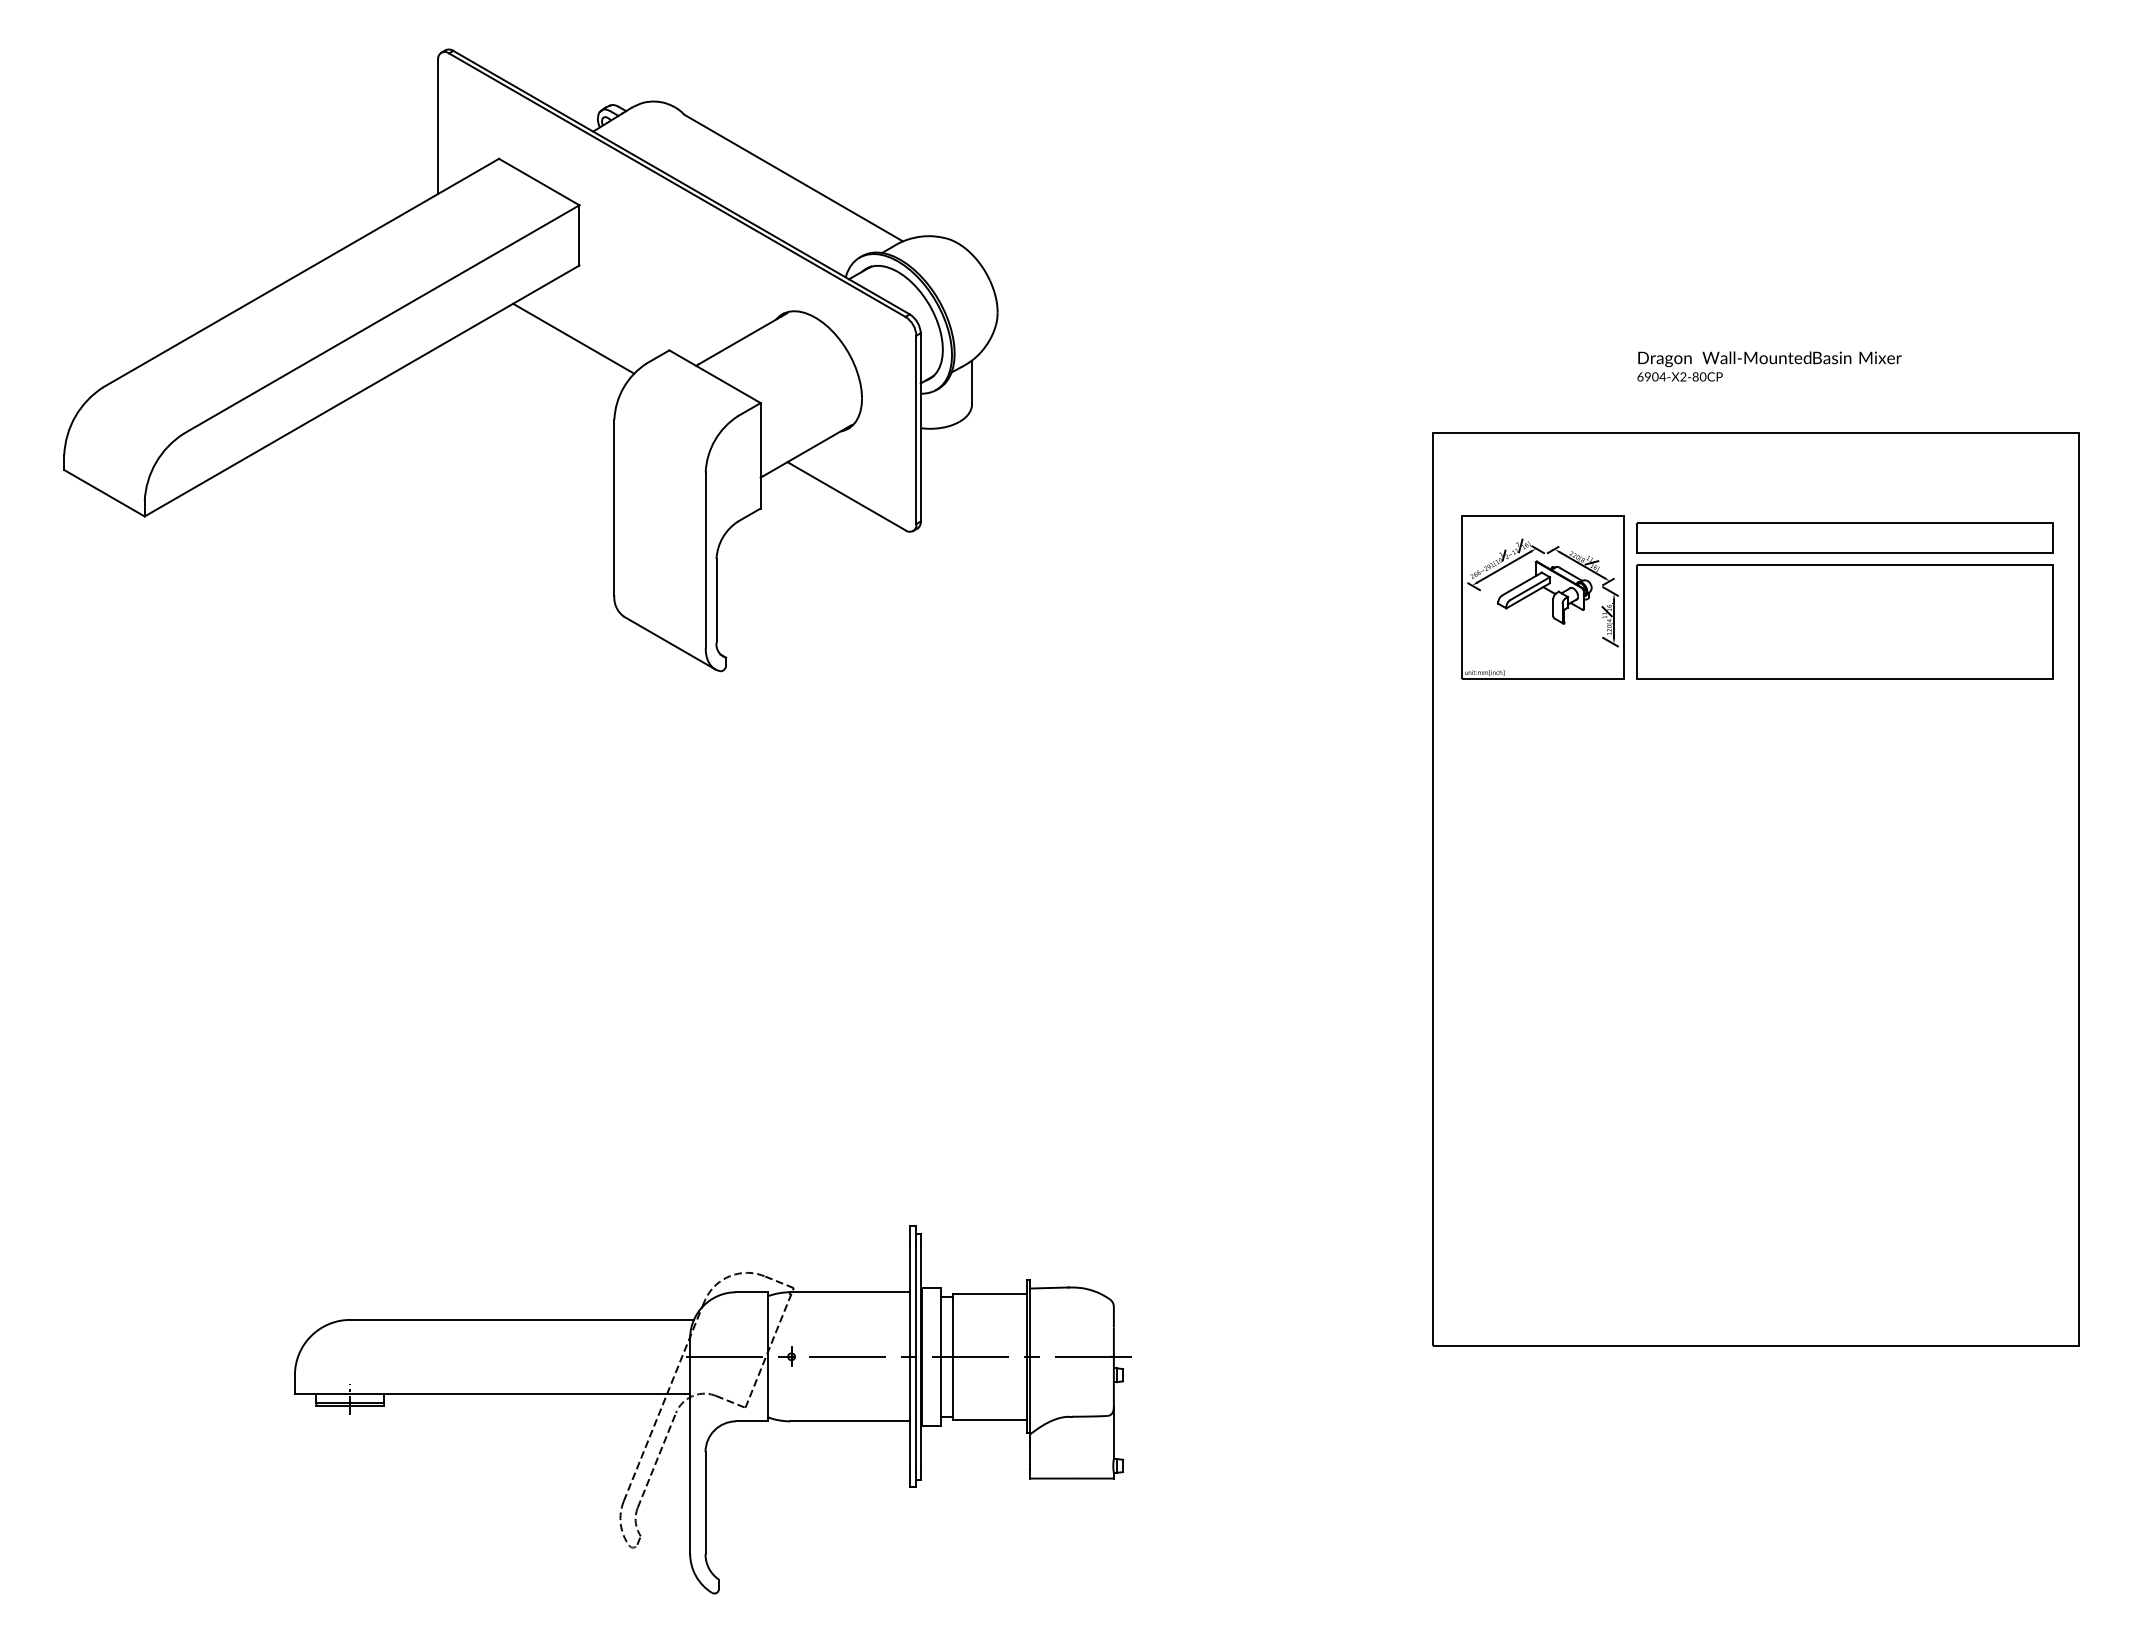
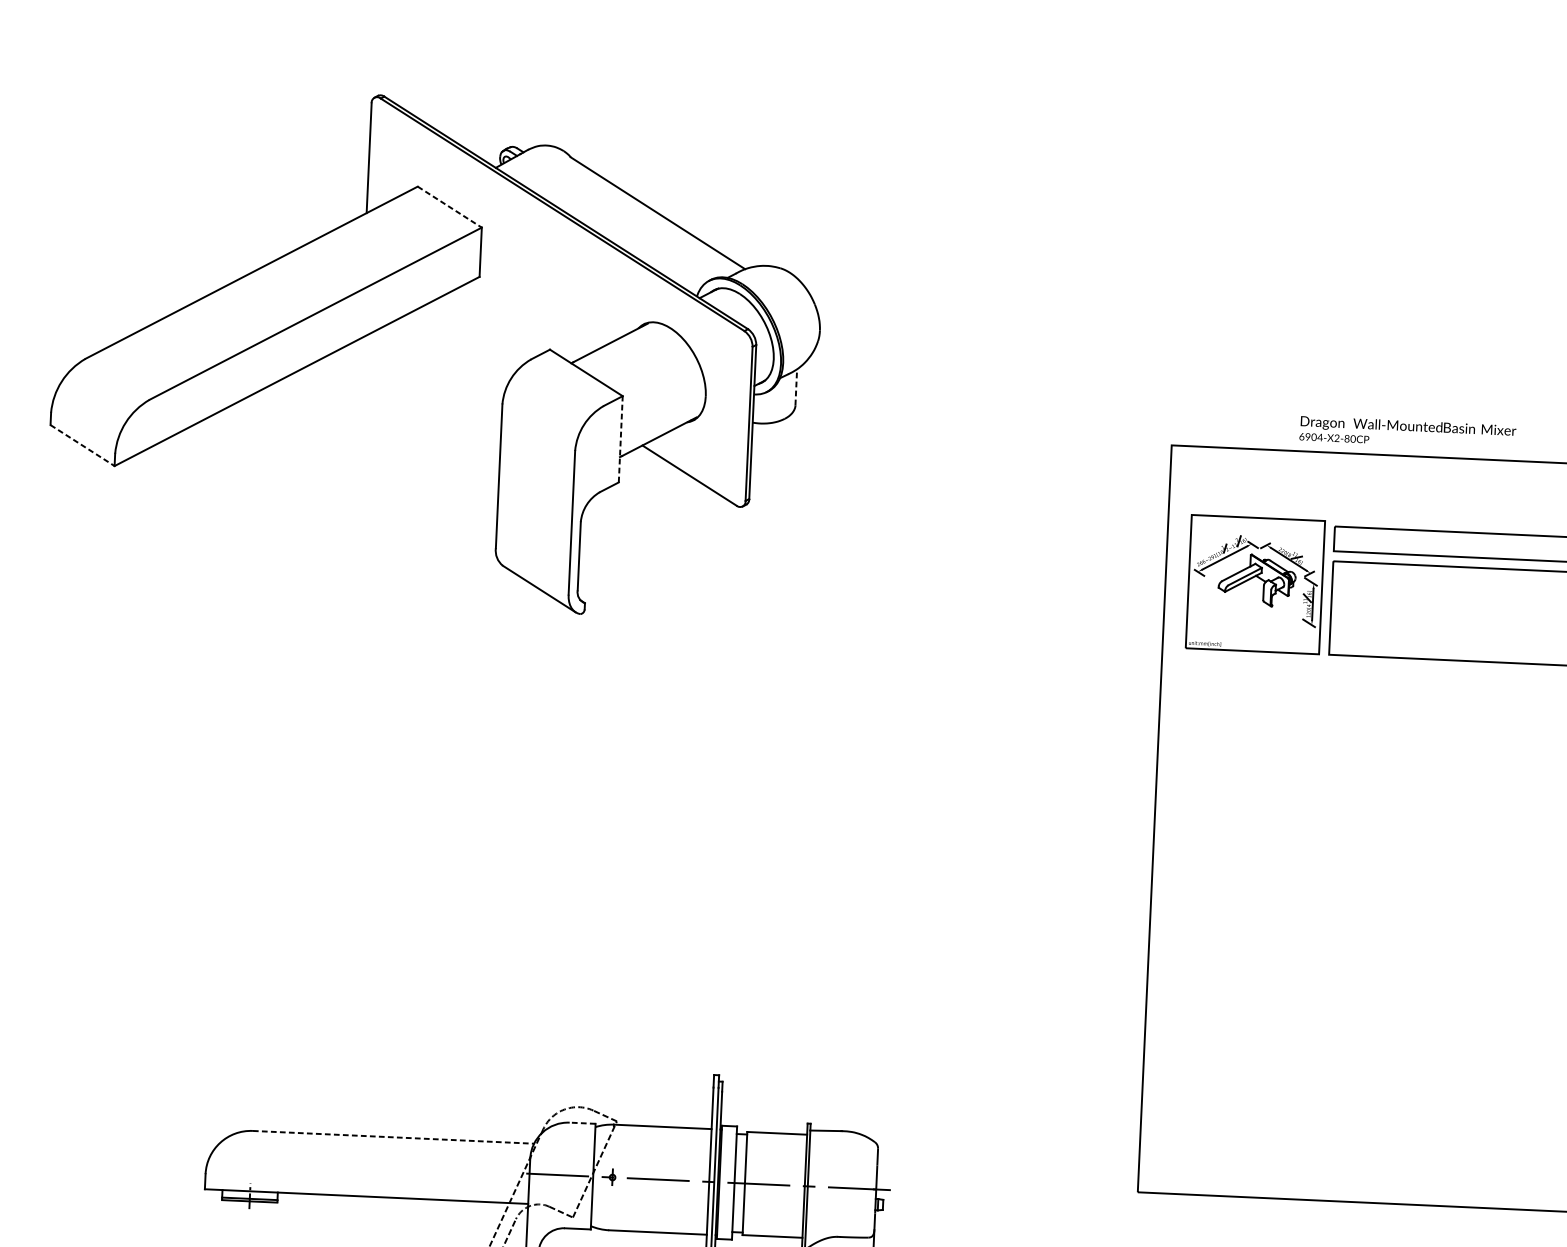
line: (539, 182) -> (449, 207), solid -> dashed
line: (573, 338) -> (472, 336), removed
text: (1769, 366) -> (1407, 432), moved
line: (971, 382) -> (795, 387), solid -> dashed
line: (760, 455) -> (620, 439), solid -> dashed
line: (104, 493) -> (82, 445), solid -> dashed
line: (752, 1292) -> (582, 1123), solid -> dashed
line: (522, 1319) -> (393, 1137), solid -> dashed

